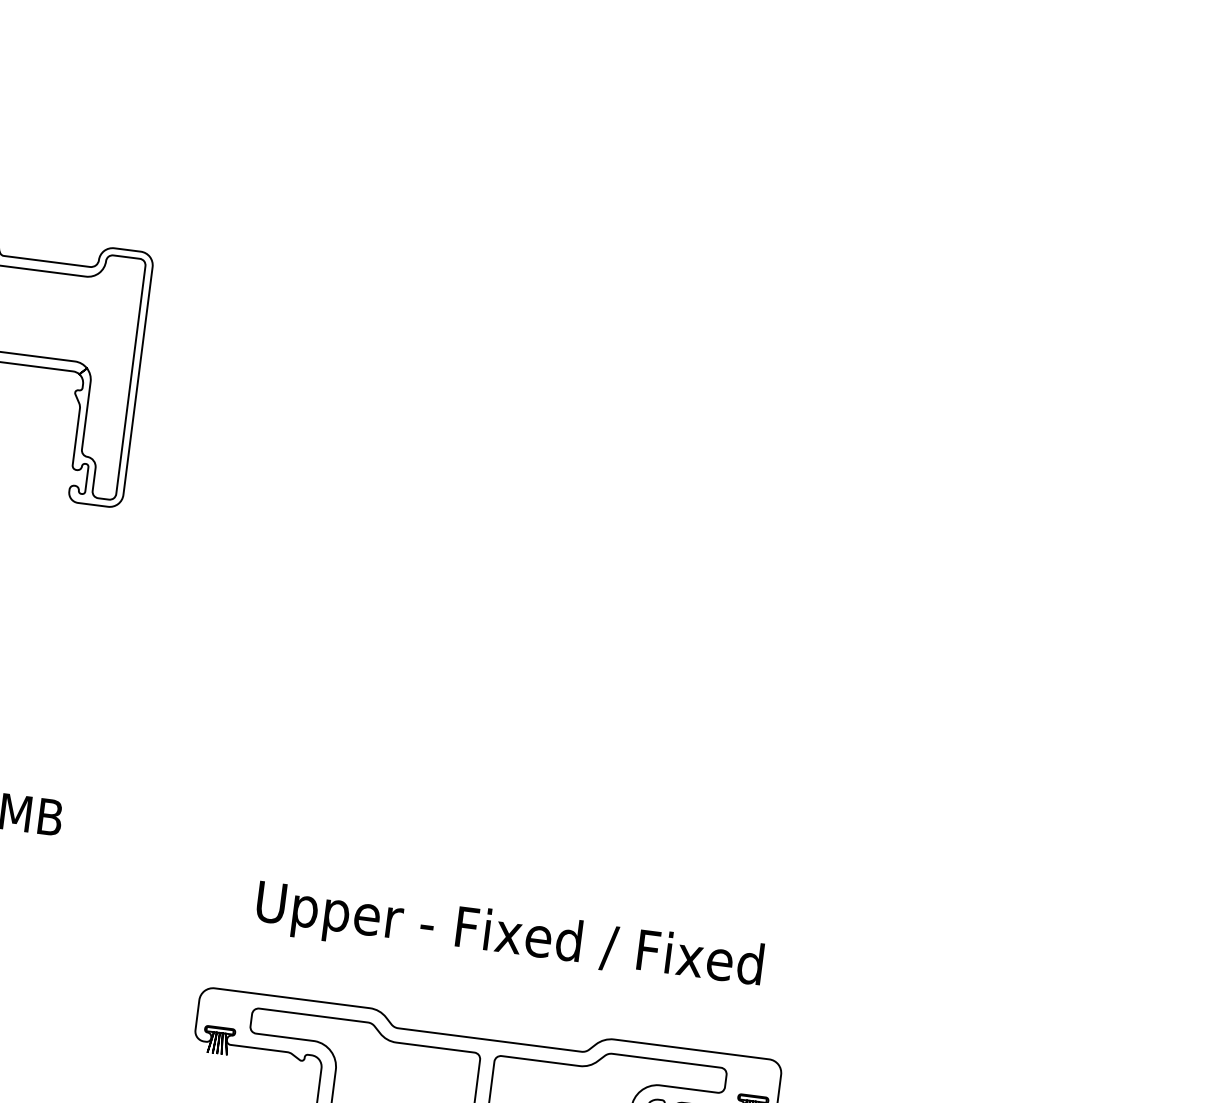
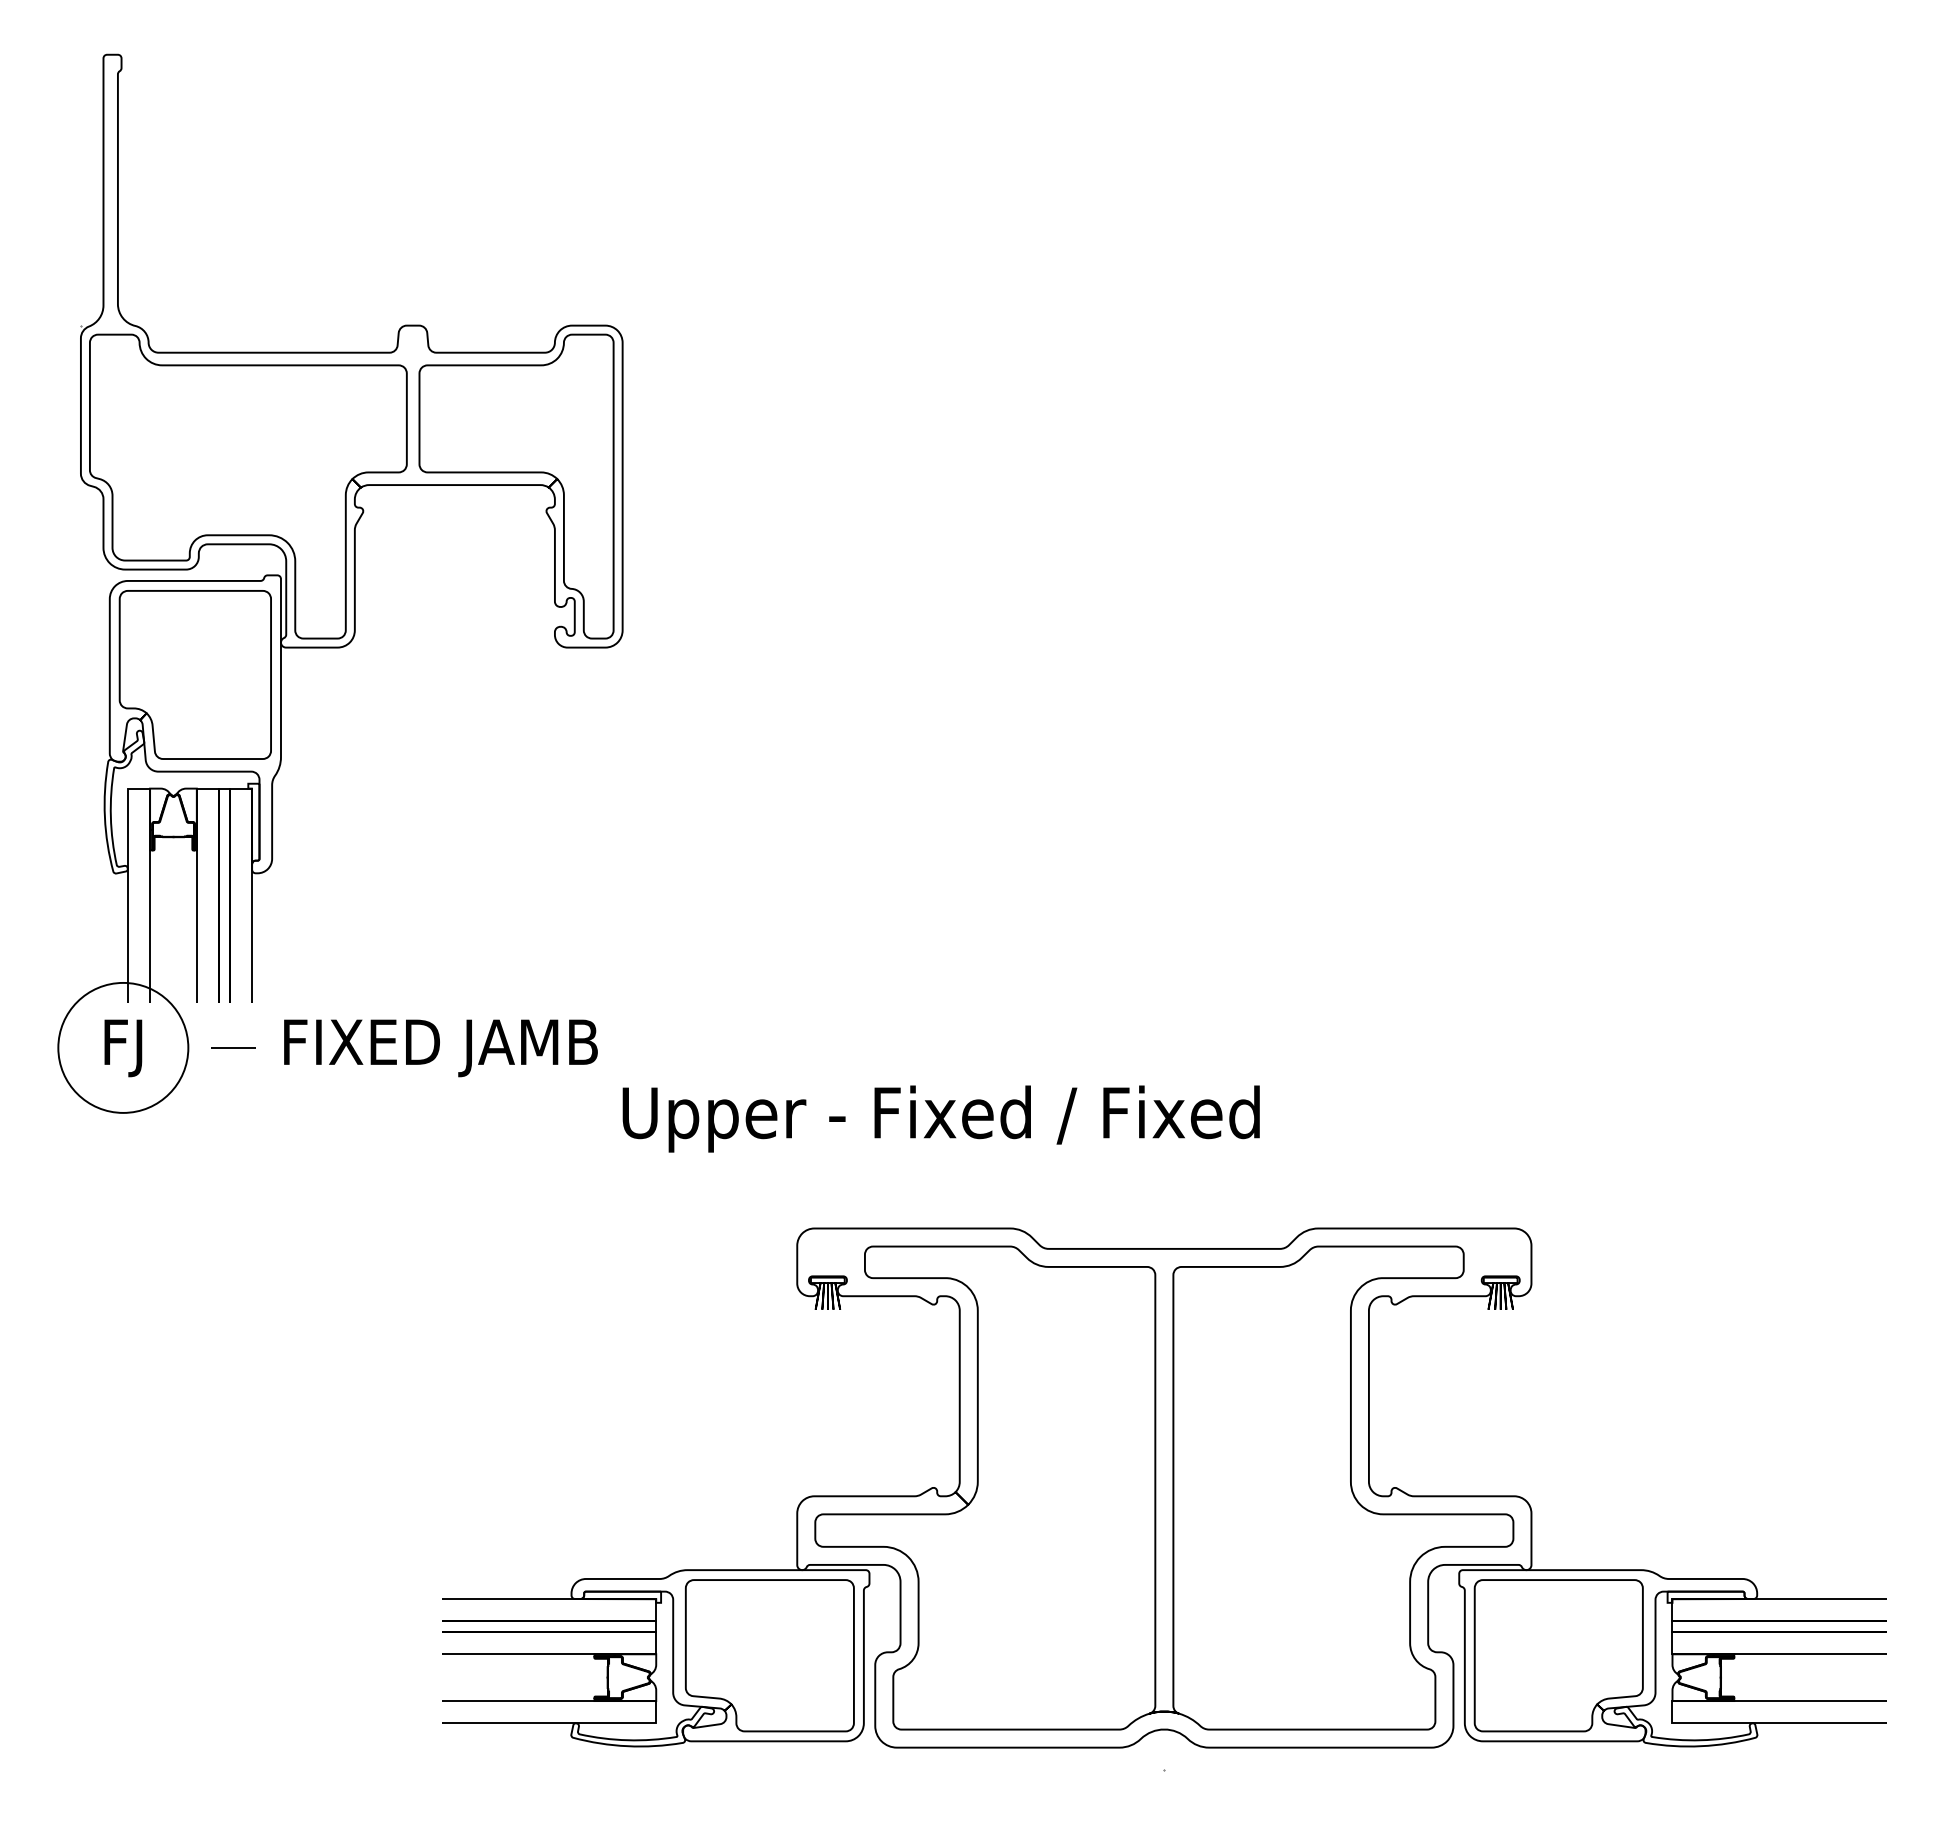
text: (508, 937) -> (940, 1118), moved

